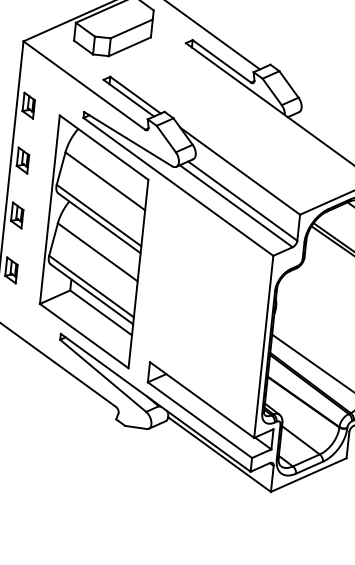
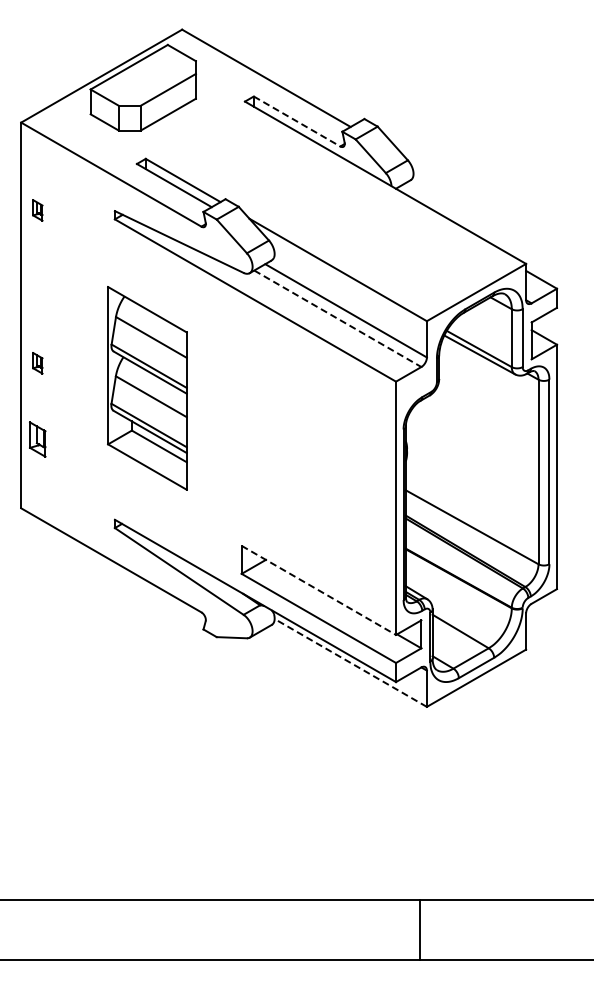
line: (222, 61) -> (297, 121), solid -> dashed
part: (28, 105) -> (37, 210), size x0.6
part: (22, 160) -> (37, 286), removed
line: (236, 206) -> (338, 319), solid -> dashed
part: (17, 215) -> (37, 363), size x0.6
part: (94, 241) -> (147, 388), size x0.6
line: (202, 400) -> (319, 590), solid -> dashed
line: (219, 454) -> (350, 662), solid -> dashed

